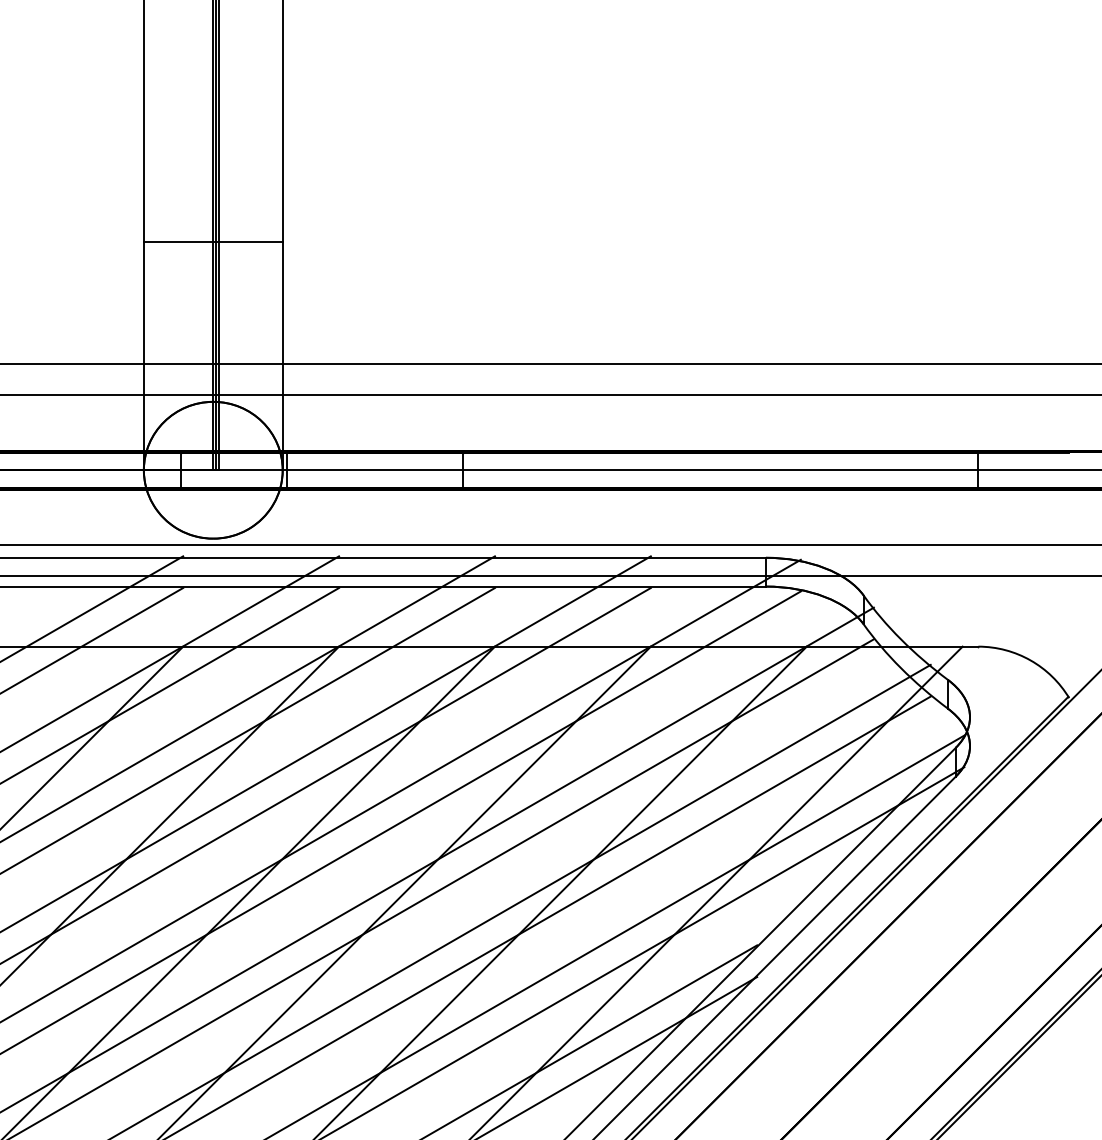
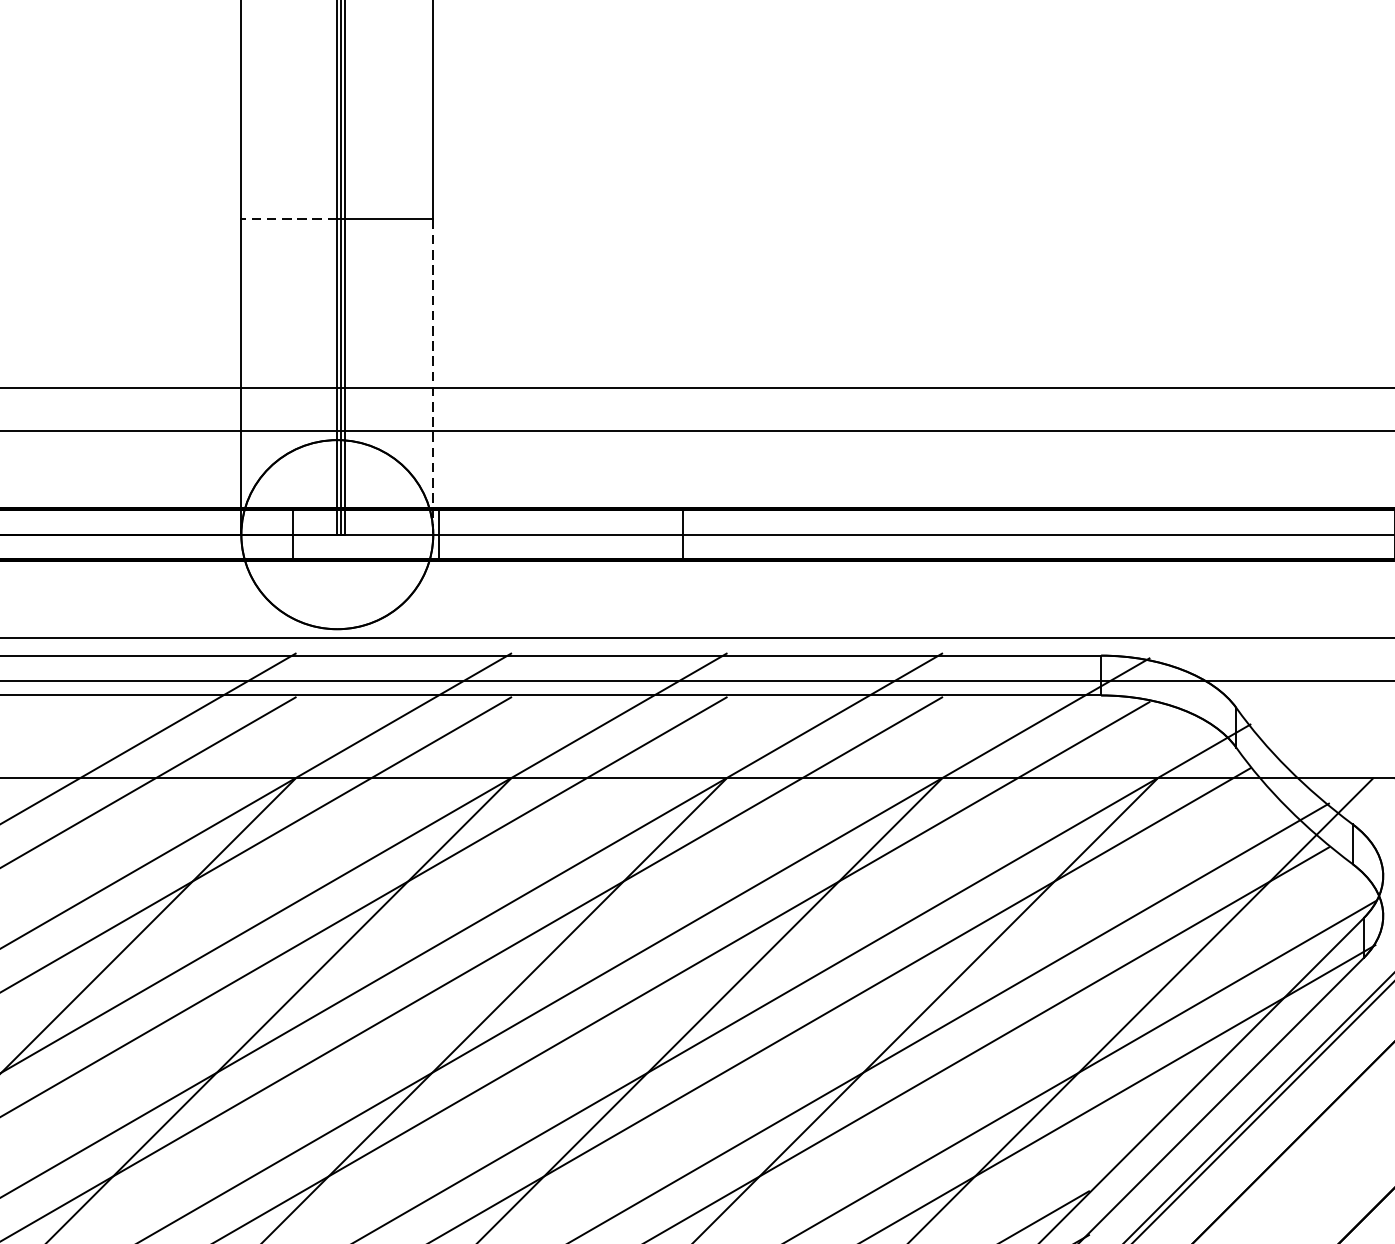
line: (178, 242) -> (289, 219), solid -> dashed
line: (282, 356) -> (432, 377), solid -> dashed

